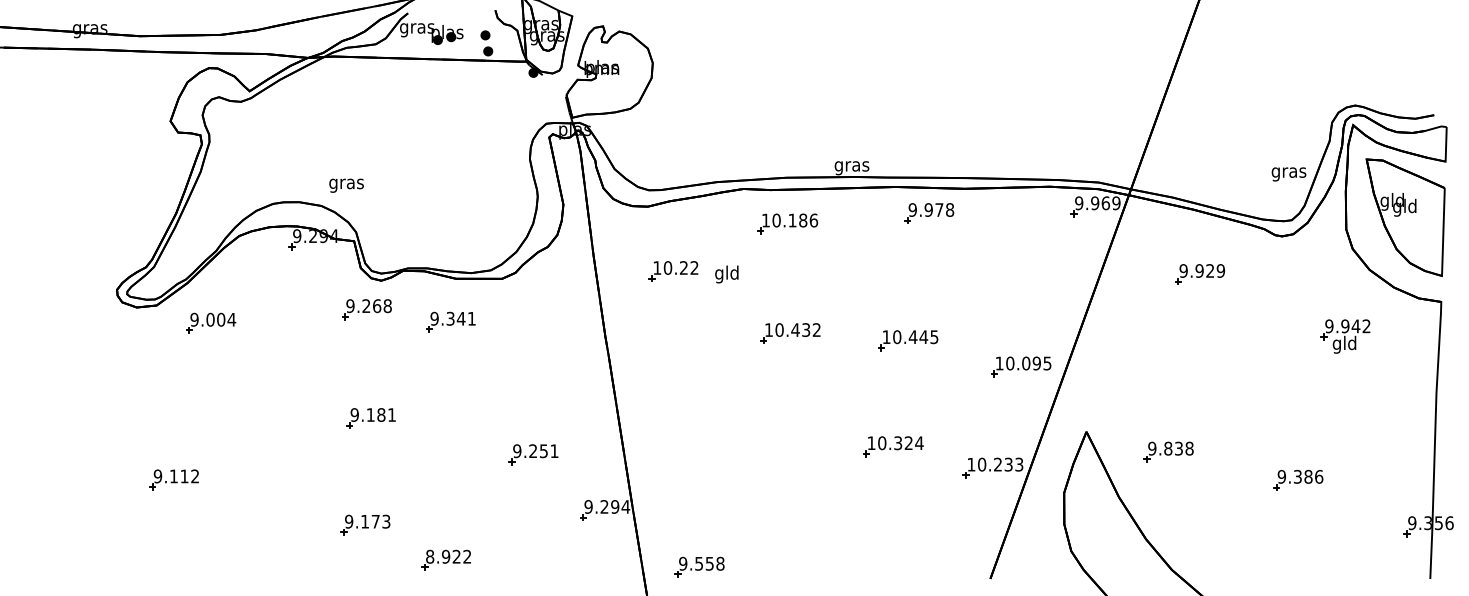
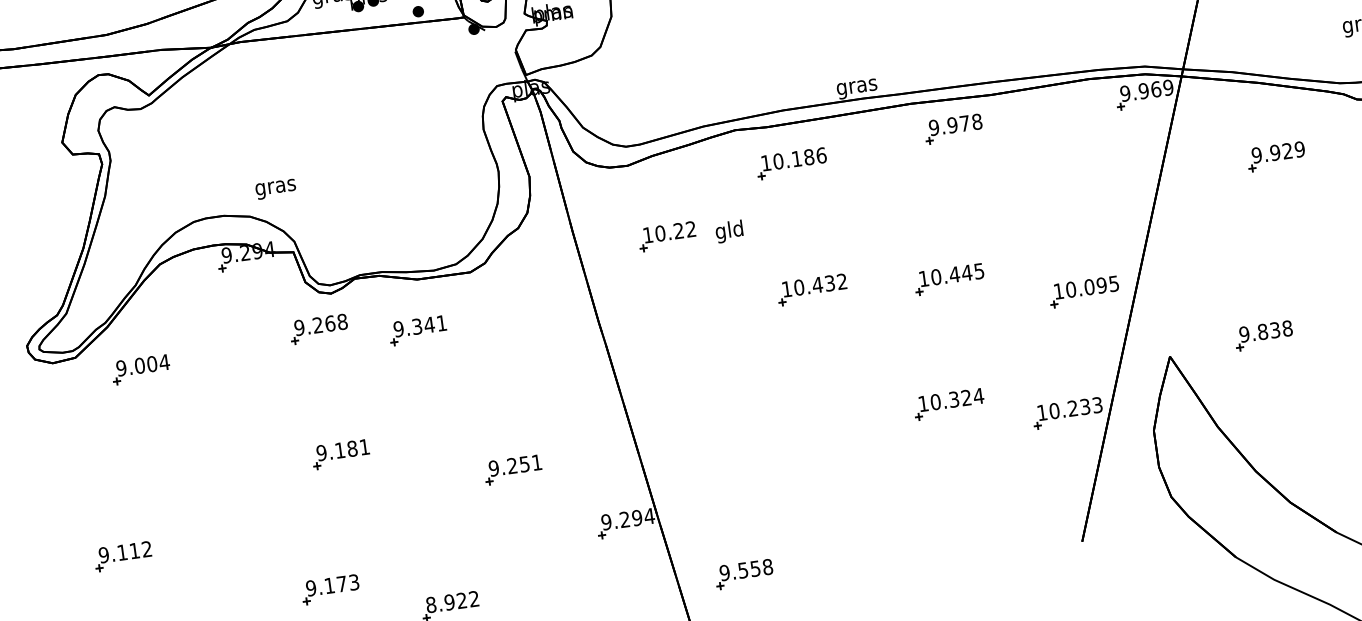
part: (1168, 451) -> (1263, 335), moved
part: (533, 454) -> (513, 469), moved
part: (365, 524) -> (330, 588), moved

